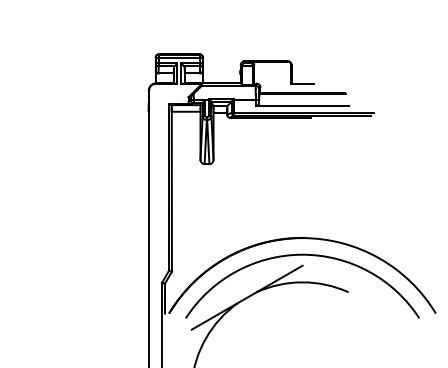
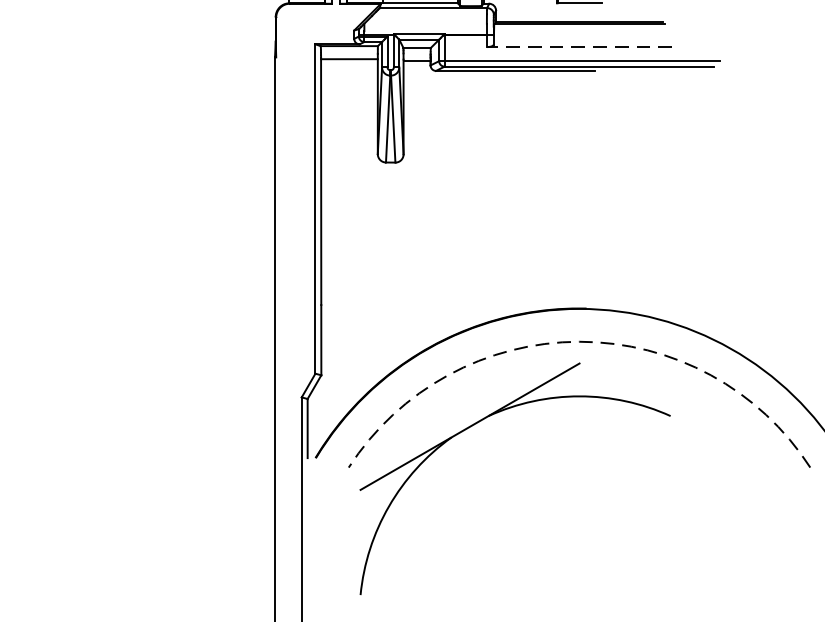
line: (302, 105) -> (579, 46), solid -> dashed
arc: (302, 254) -> (579, 341), solid -> dashed

